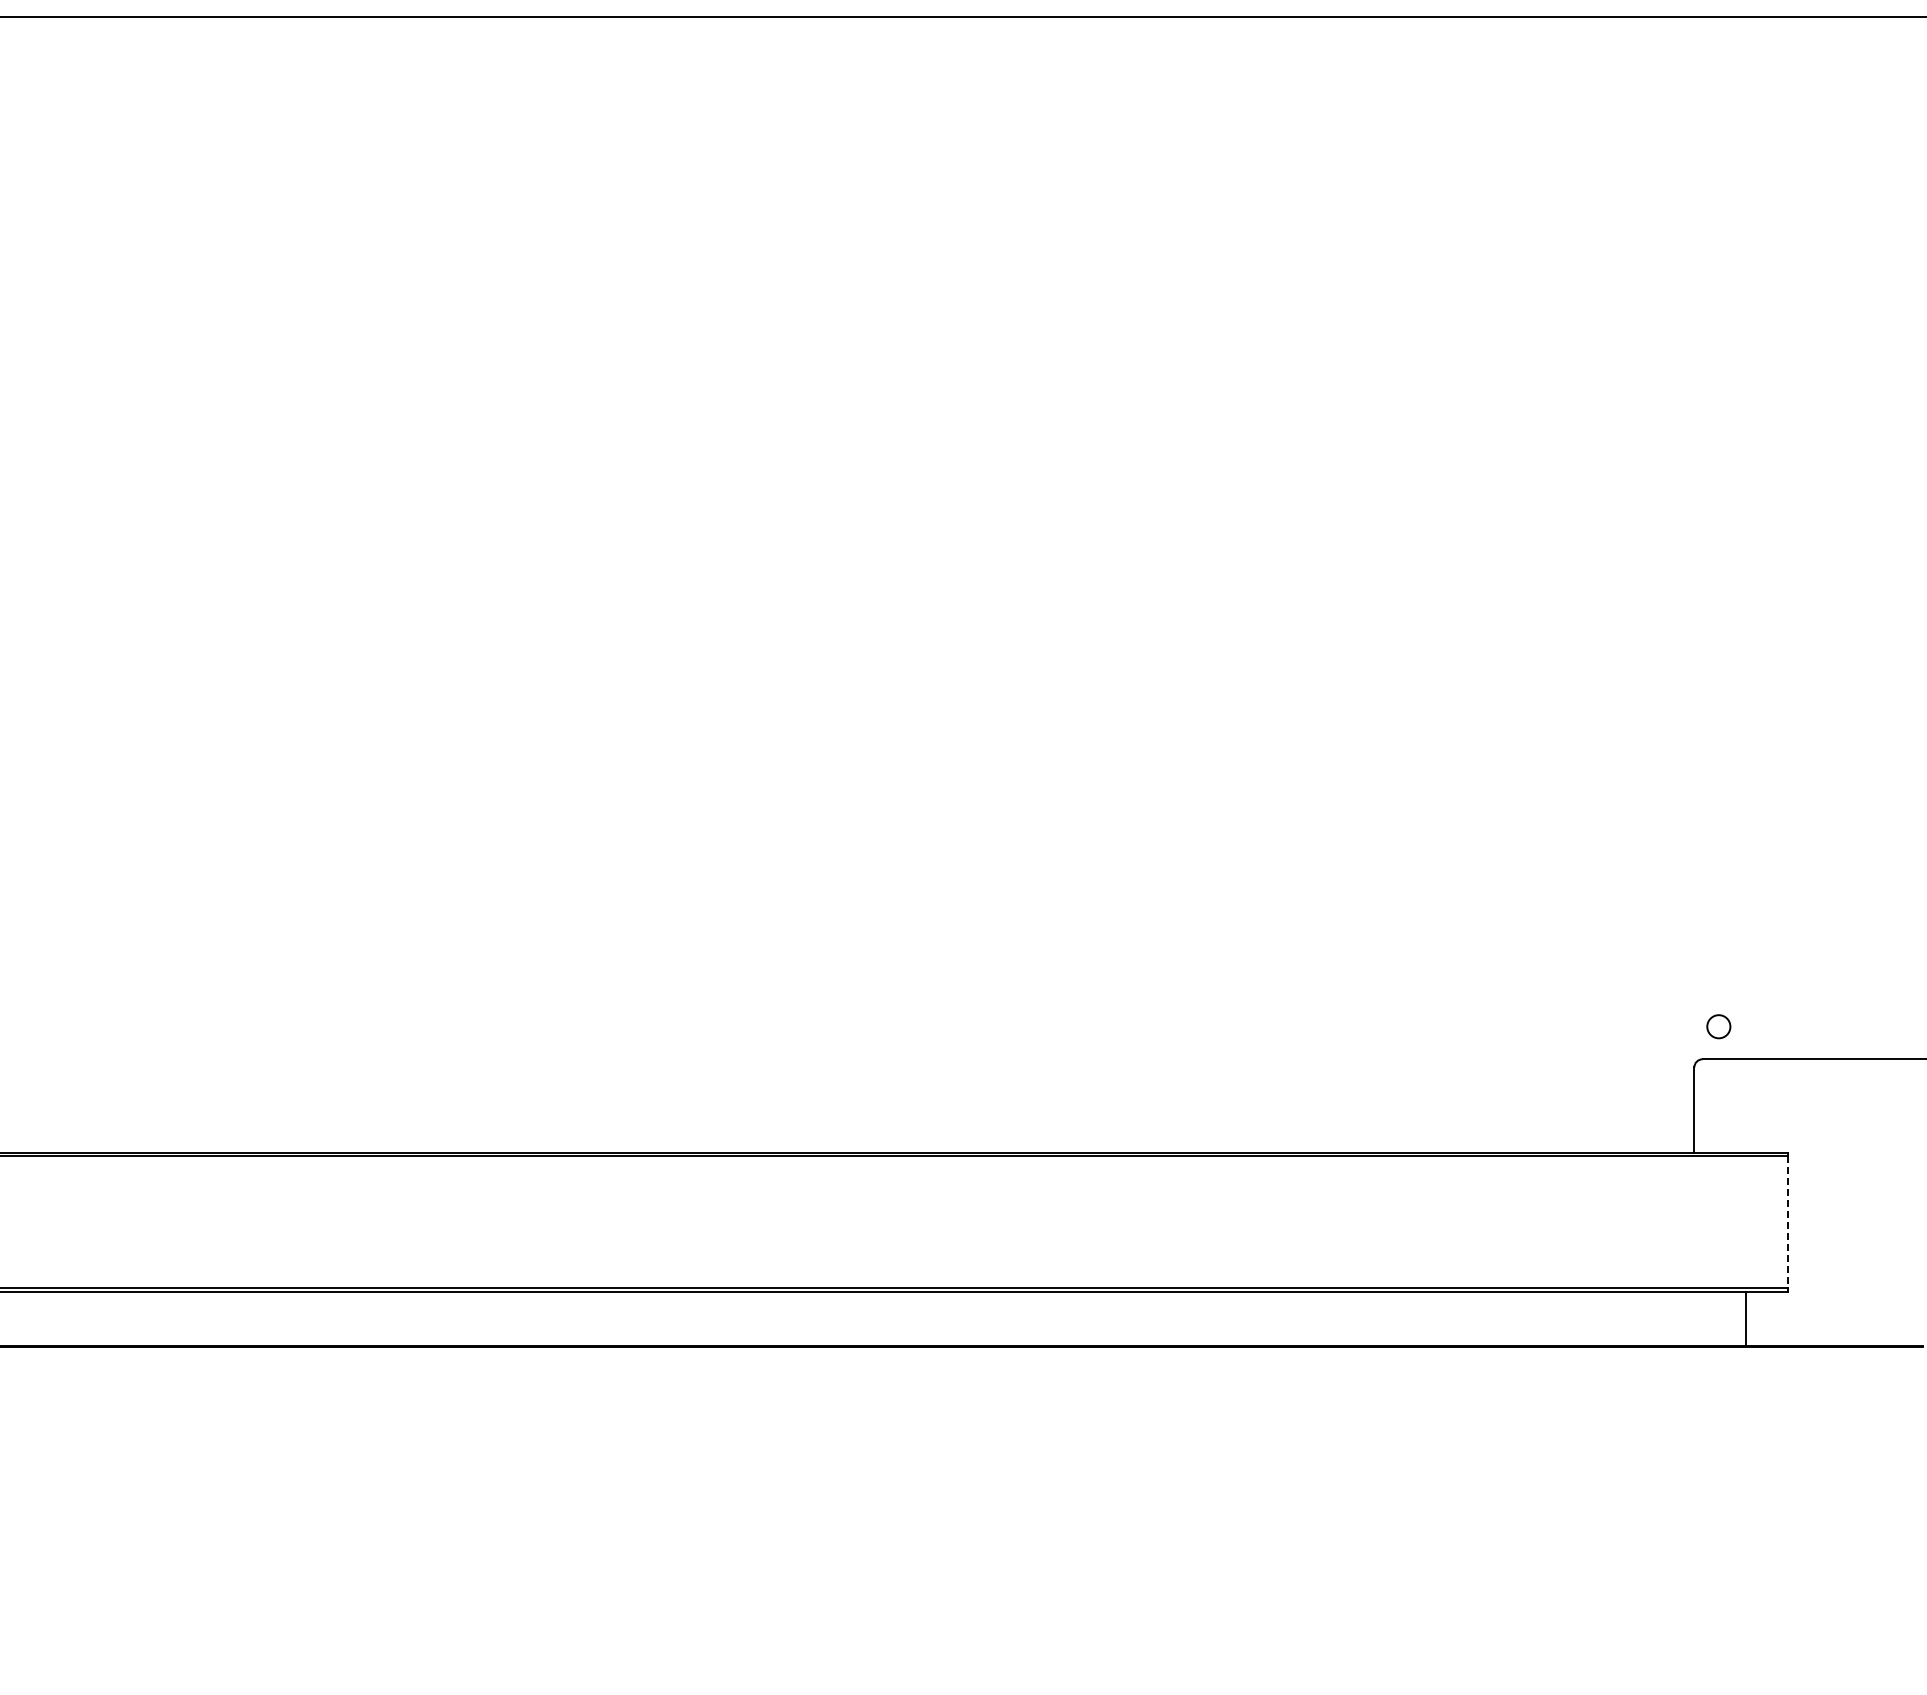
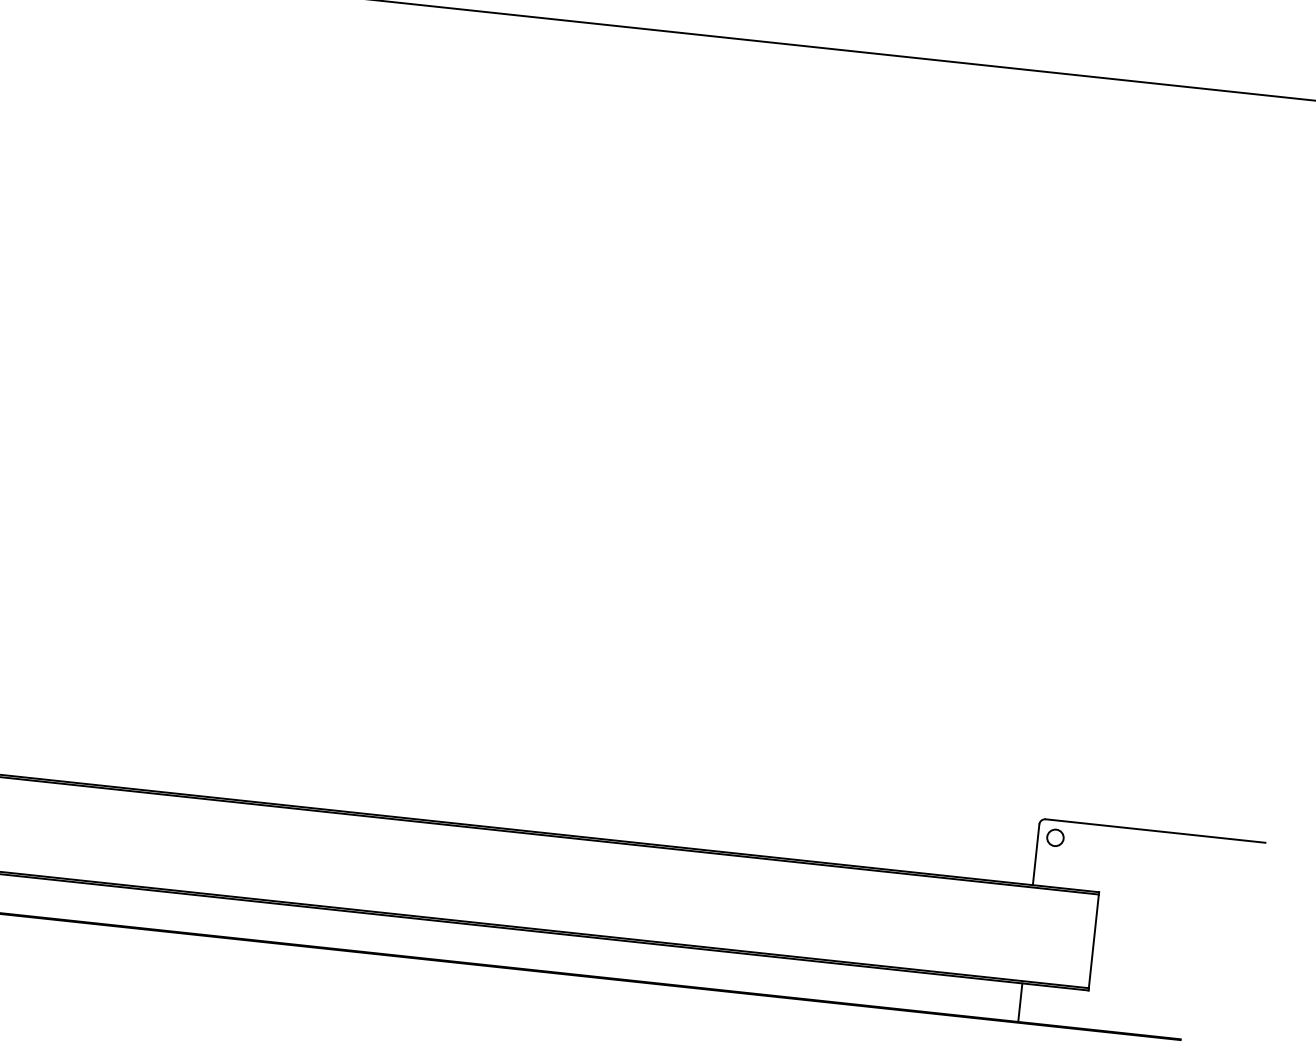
circle: (1718, 1026) -> (1055, 837), moved
line: (1787, 1222) -> (1093, 941), dashed -> solid
line: (1746, 1318) -> (1020, 1002), moved

